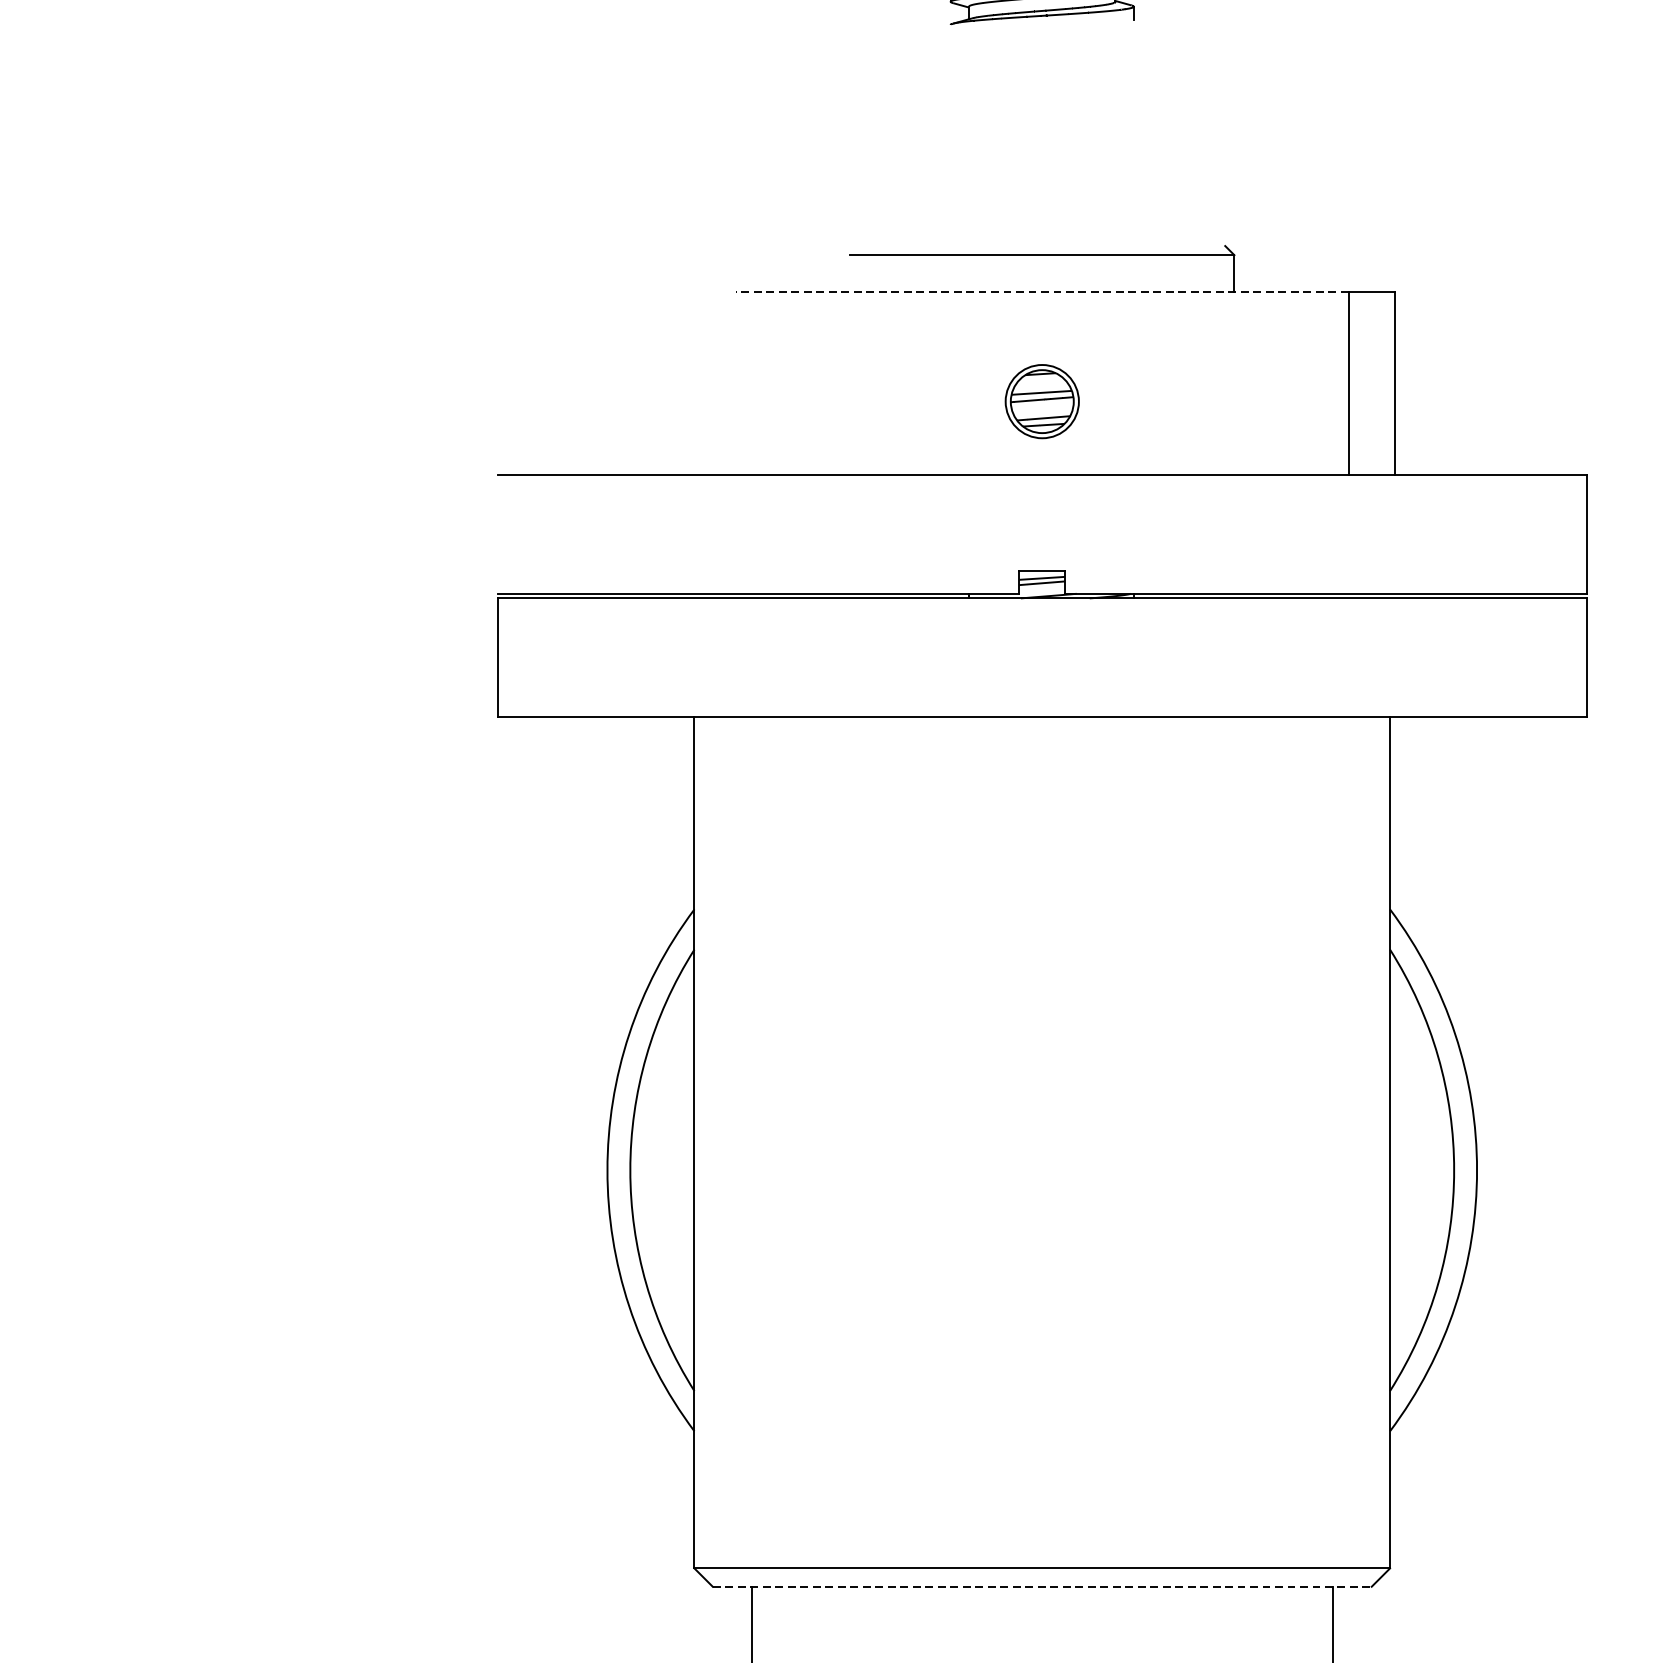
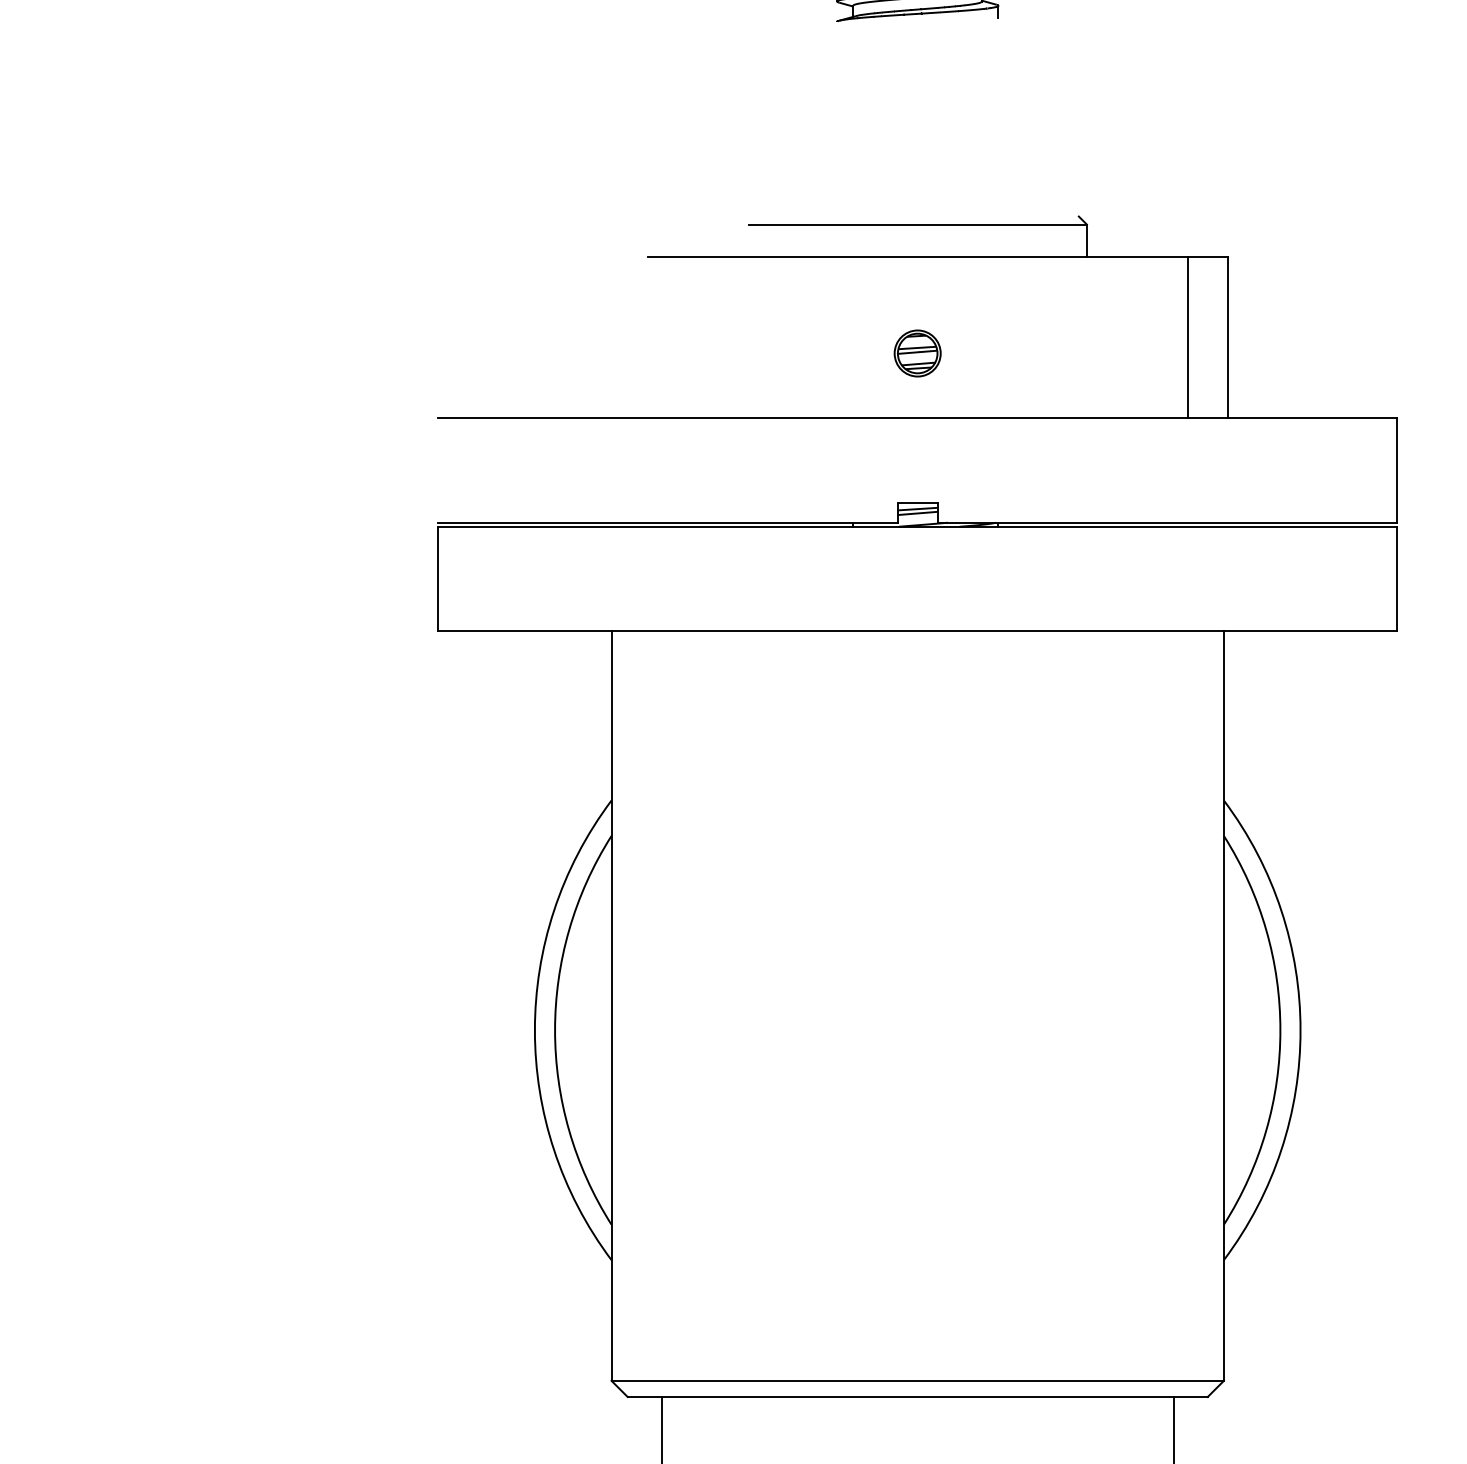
line: (1041, 291) -> (917, 256), dashed -> solid
part: (1041, 401) -> (917, 353), size x0.71
line: (1043, 1586) -> (918, 1396), dashed -> solid

